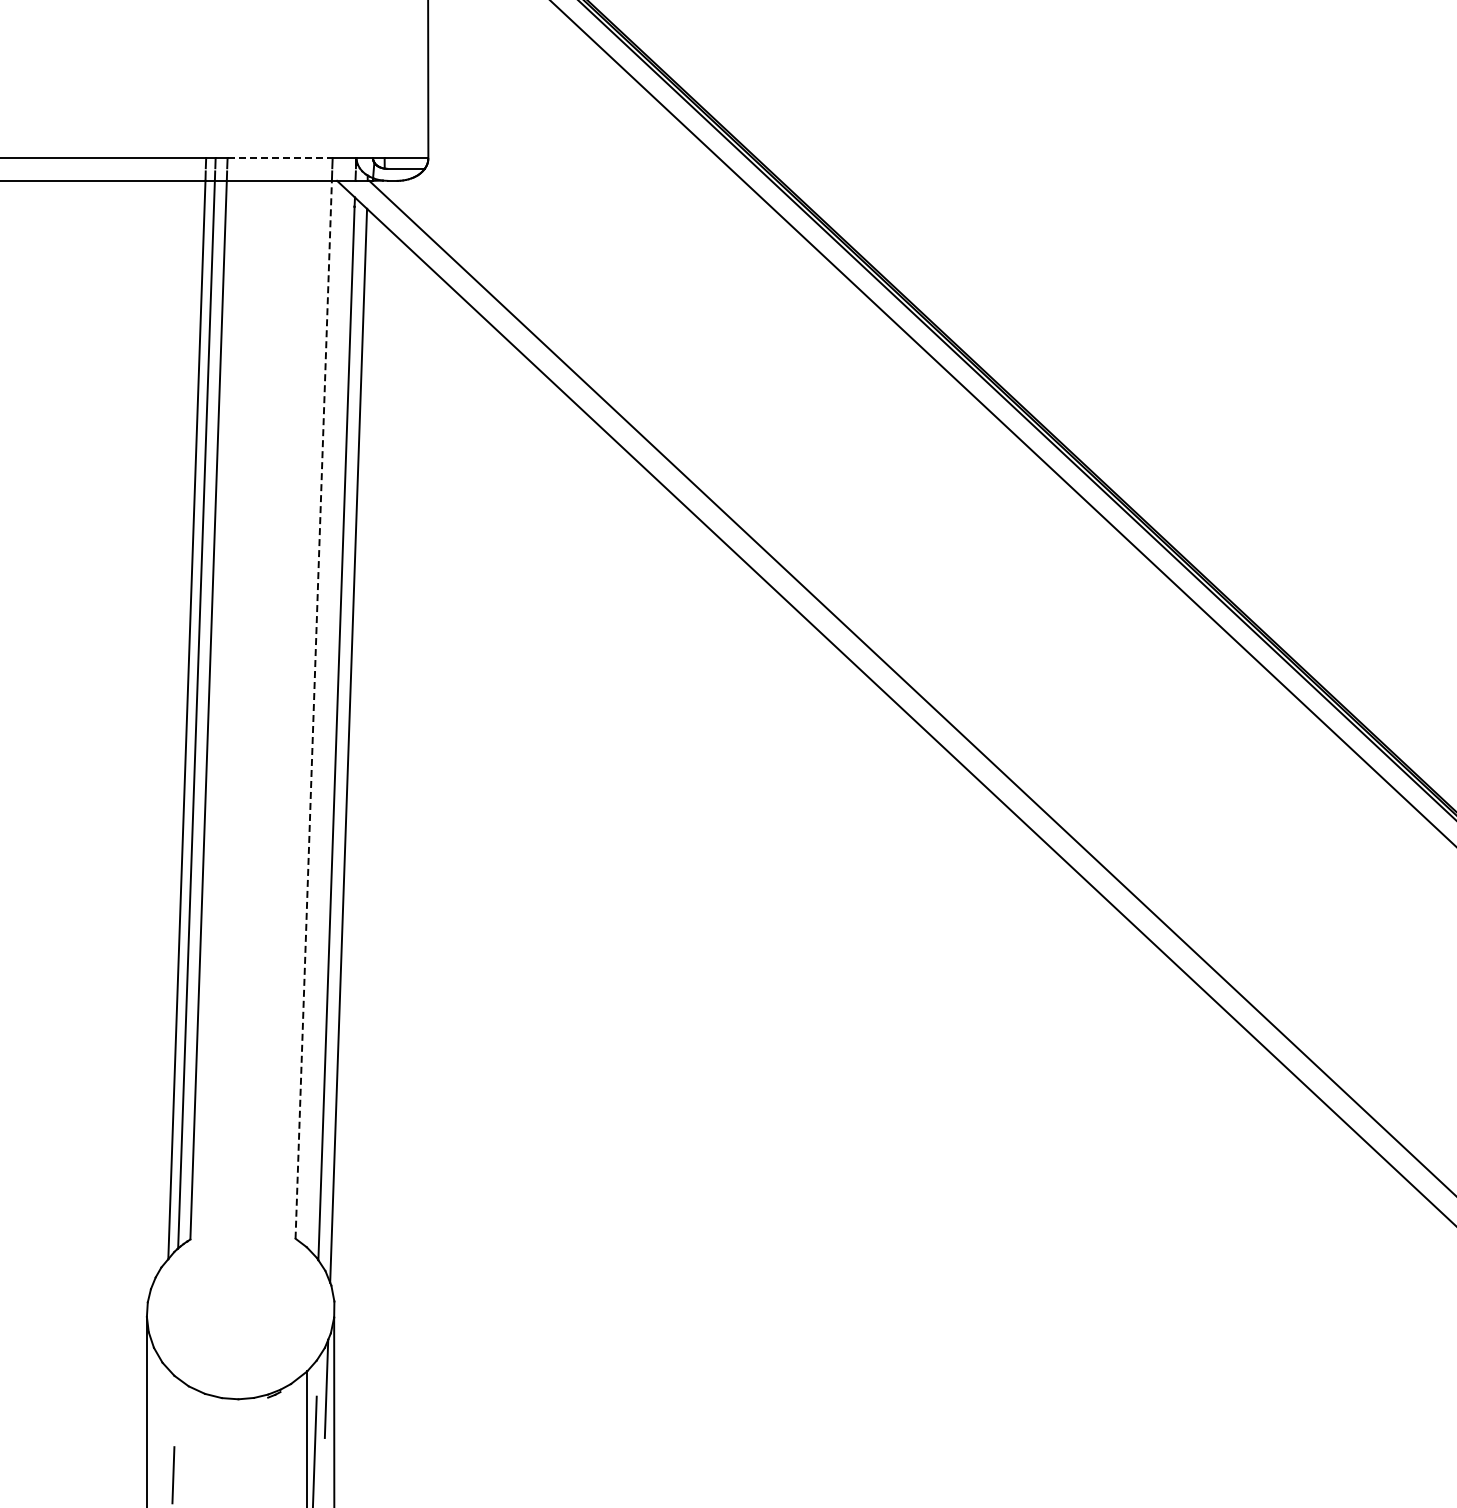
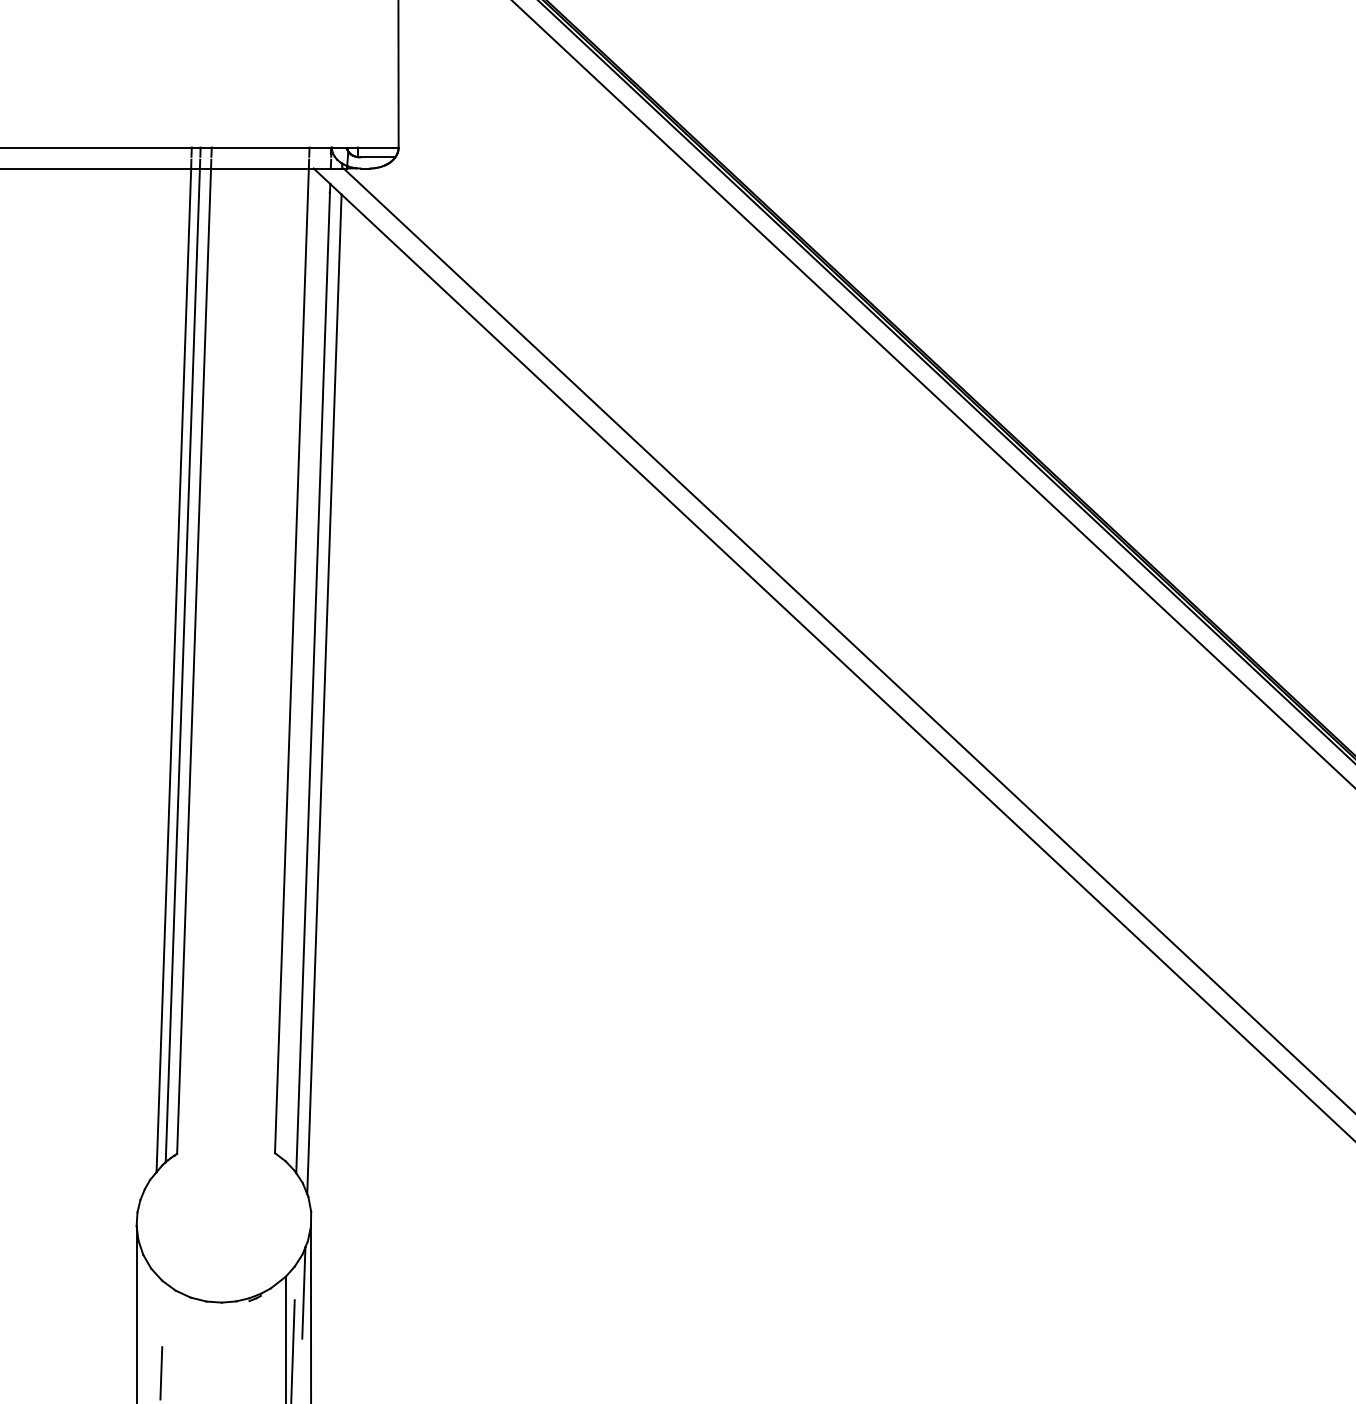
line: (280, 158) -> (261, 147), dashed -> solid
line: (313, 709) -> (291, 660), dashed -> solid

